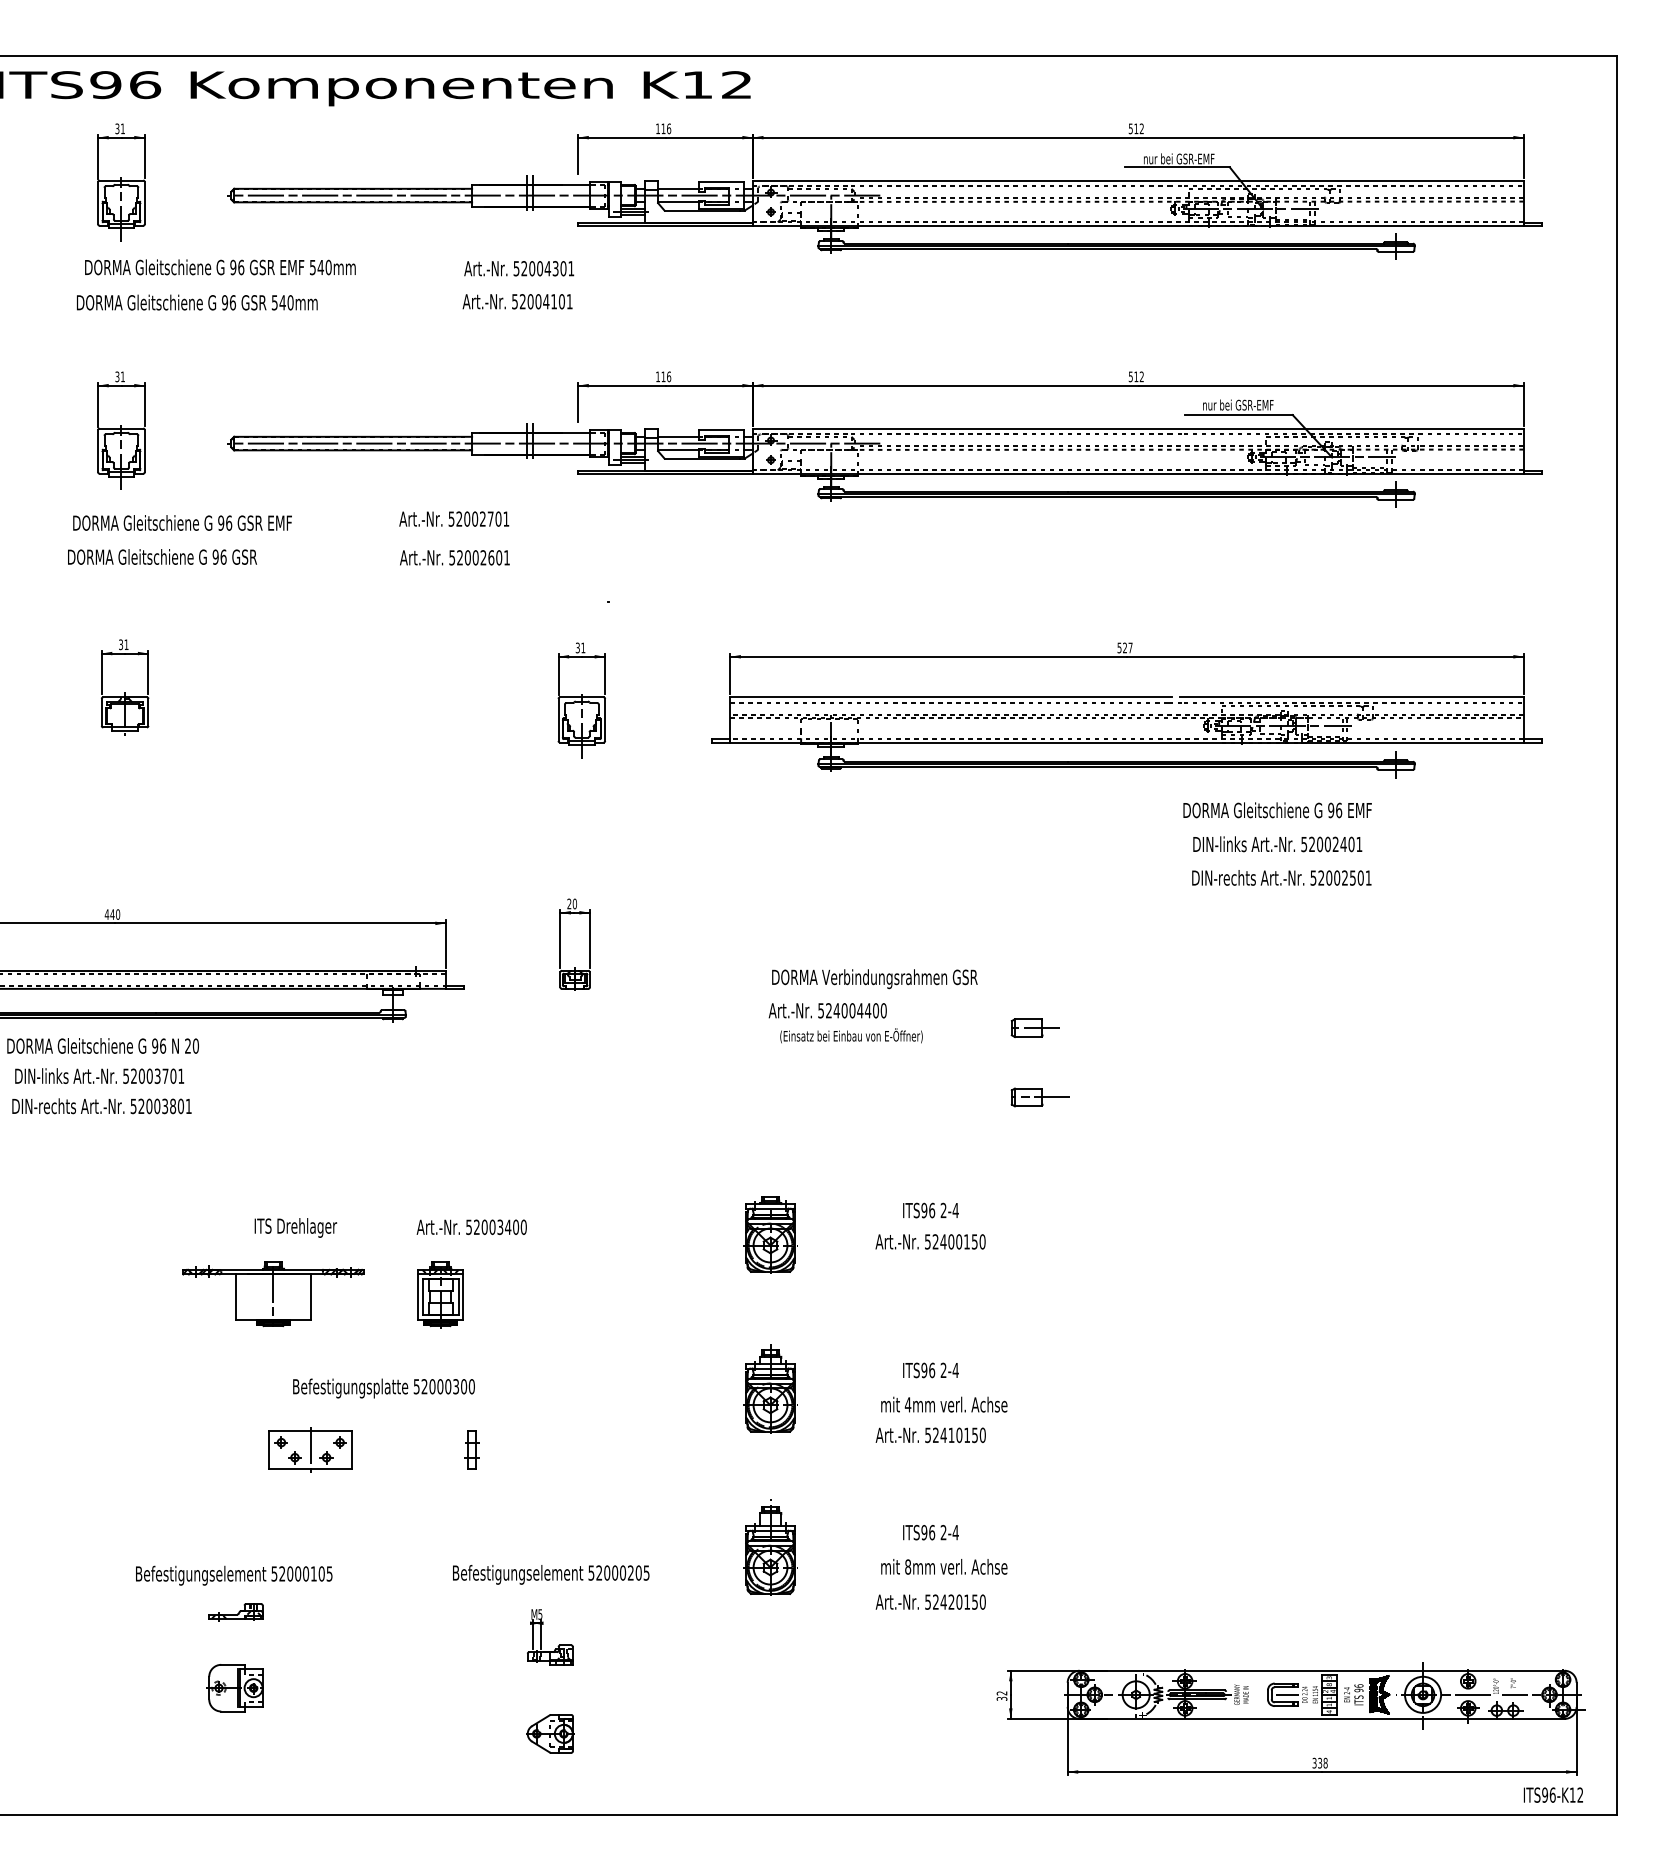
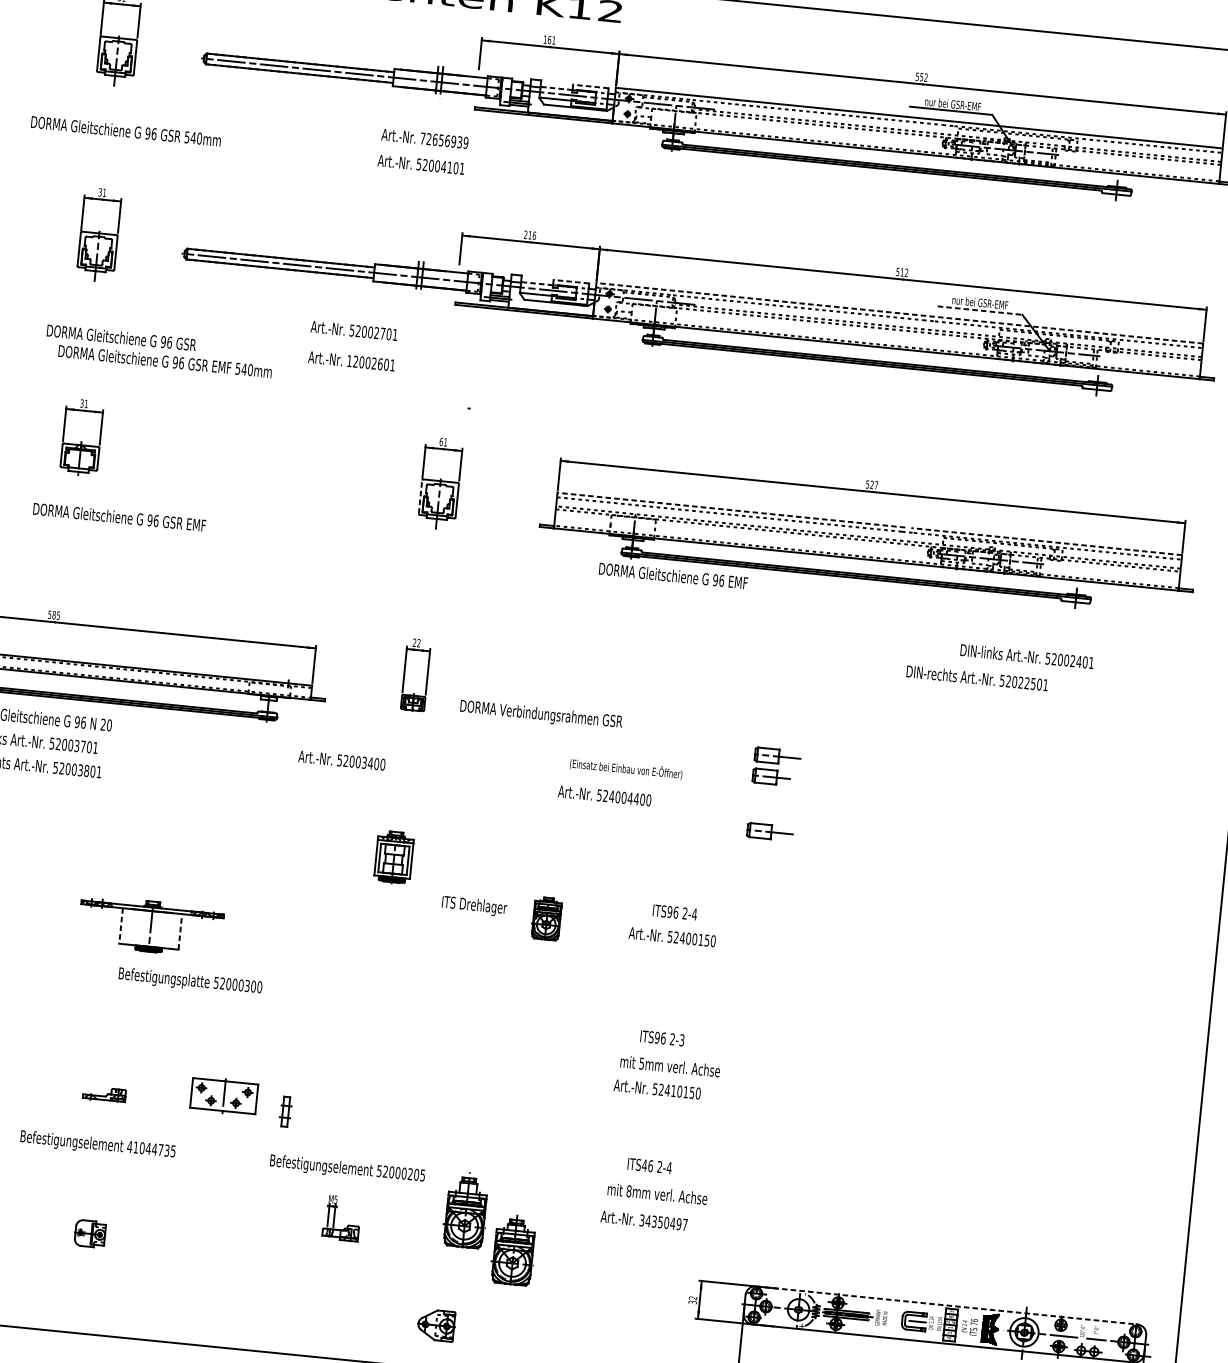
text: (666, 128) -> (551, 40), 116 -> 161
text: (1136, 128) -> (921, 77), 512 -> 552
line: (721, 182) -> (591, 86), solid -> dashed
line: (677, 188) -> (555, 88), solid -> dashed
text: (220, 267) -> (165, 361), moved
text: (543, 268) -> (444, 140), 52004301 -> 72656939
text: (197, 302) -> (126, 131), moved
text: (657, 376) -> (525, 234), 116 -> 216
line: (1238, 415) -> (979, 310), solid -> dashed
line: (1137, 428) -> (899, 313), solid -> dashed
line: (721, 430) -> (571, 282), solid -> dashed
line: (677, 436) -> (536, 283), solid -> dashed
text: (182, 522) -> (119, 516), moved
text: (452, 557) -> (349, 360), 52002601 -> 12002601
text: (577, 647) -> (441, 441), 31 -> 61
line: (951, 697) -> (731, 510), solid -> dashed
line: (1351, 697) -> (1046, 541), solid -> dashed
line: (558, 719) -> (420, 496), solid -> dashed
text: (1277, 810) -> (673, 576), moved
text: (1277, 844) -> (1026, 656), moved
text: (1337, 877) -> (1021, 682), 52002501 -> 52022501
text: (574, 903) -> (418, 642), 20 -> 22
text: (112, 914) -> (54, 615), 440 -> 585
text: (874, 979) -> (540, 715), moved
part: (1039, 1001) -> (776, 756), added
text: (827, 1010) -> (604, 795), moved
text: (471, 1226) -> (341, 759), moved
text: (295, 1227) -> (474, 905), moved
part: (770, 1234) -> (546, 918), size x0.7
part: (440, 1294) -> (394, 857), moved
line: (235, 1297) -> (120, 926), solid -> dashed
line: (311, 1297) -> (180, 932), solid -> dashed
text: (955, 1370) -> (681, 1040), 2-4 -> 2-3
text: (383, 1388) -> (190, 981), moved
part: (770, 1388) -> (513, 1250), moved
text: (907, 1404) -> (641, 1063), 4mm -> 5mm
part: (310, 1449) -> (224, 1095), moved
part: (471, 1449) -> (285, 1111), moved
text: (924, 1532) -> (644, 1165), ITS96 -> ITS46
part: (770, 1547) -> (466, 1210), moved
text: (297, 1573) -> (147, 1148), 52000105 -> 41044735
text: (955, 1601) -> (663, 1222), 52420150 -> 34350497
part: (235, 1612) -> (104, 1094), moved
line: (1322, 1670) -> (947, 1305), solid -> dashed
part: (234, 1688) -> (89, 1233), size x0.7
text: (1358, 1690) -> (973, 1323), 96 -> 76
part: (550, 1733) -> (436, 1325), moved

